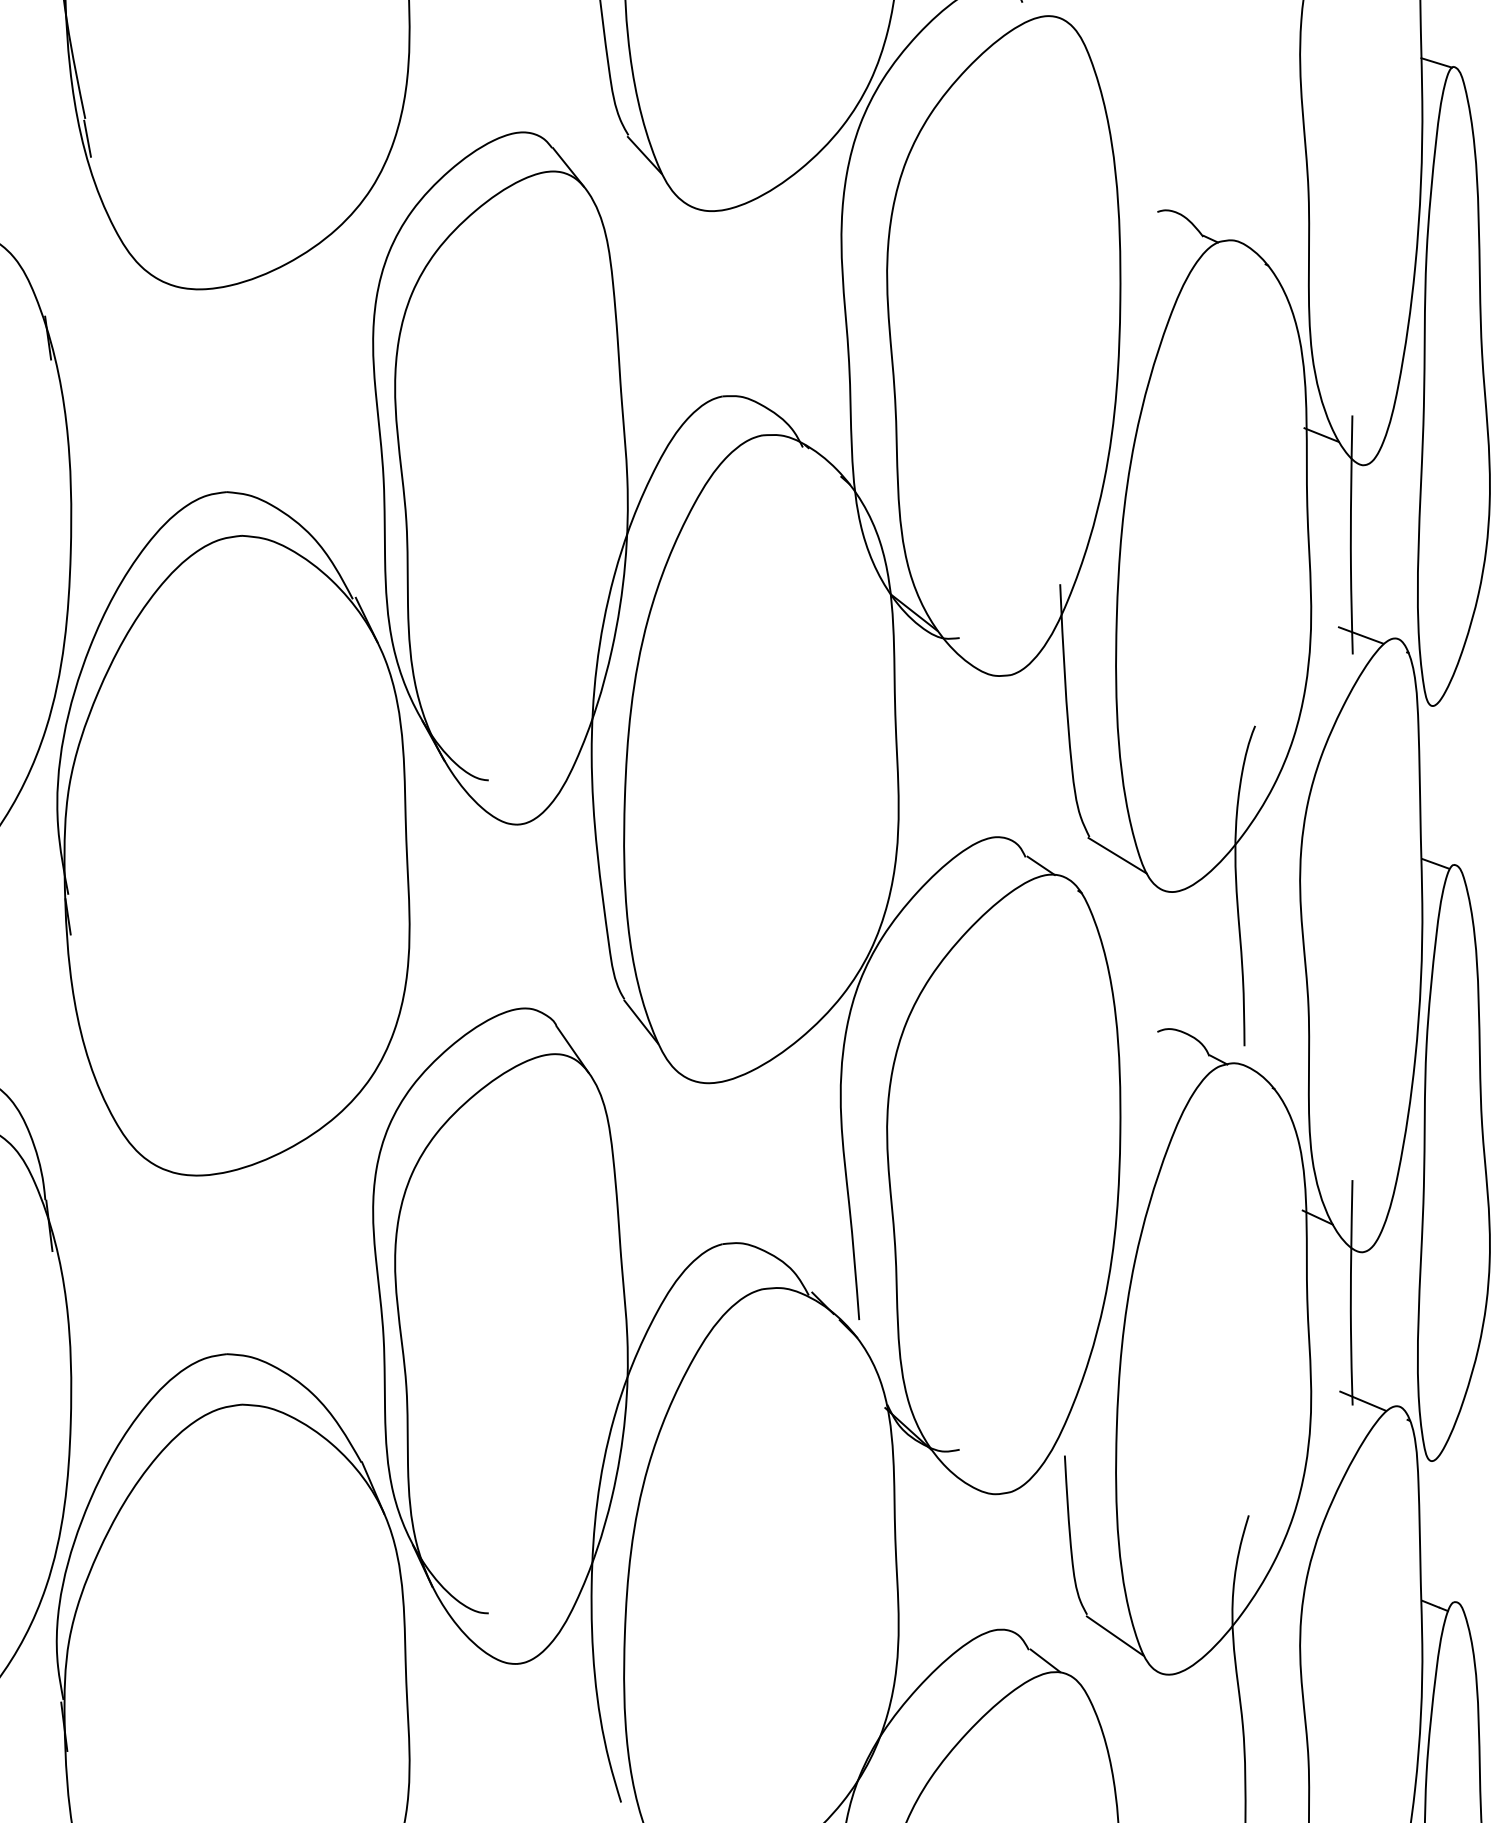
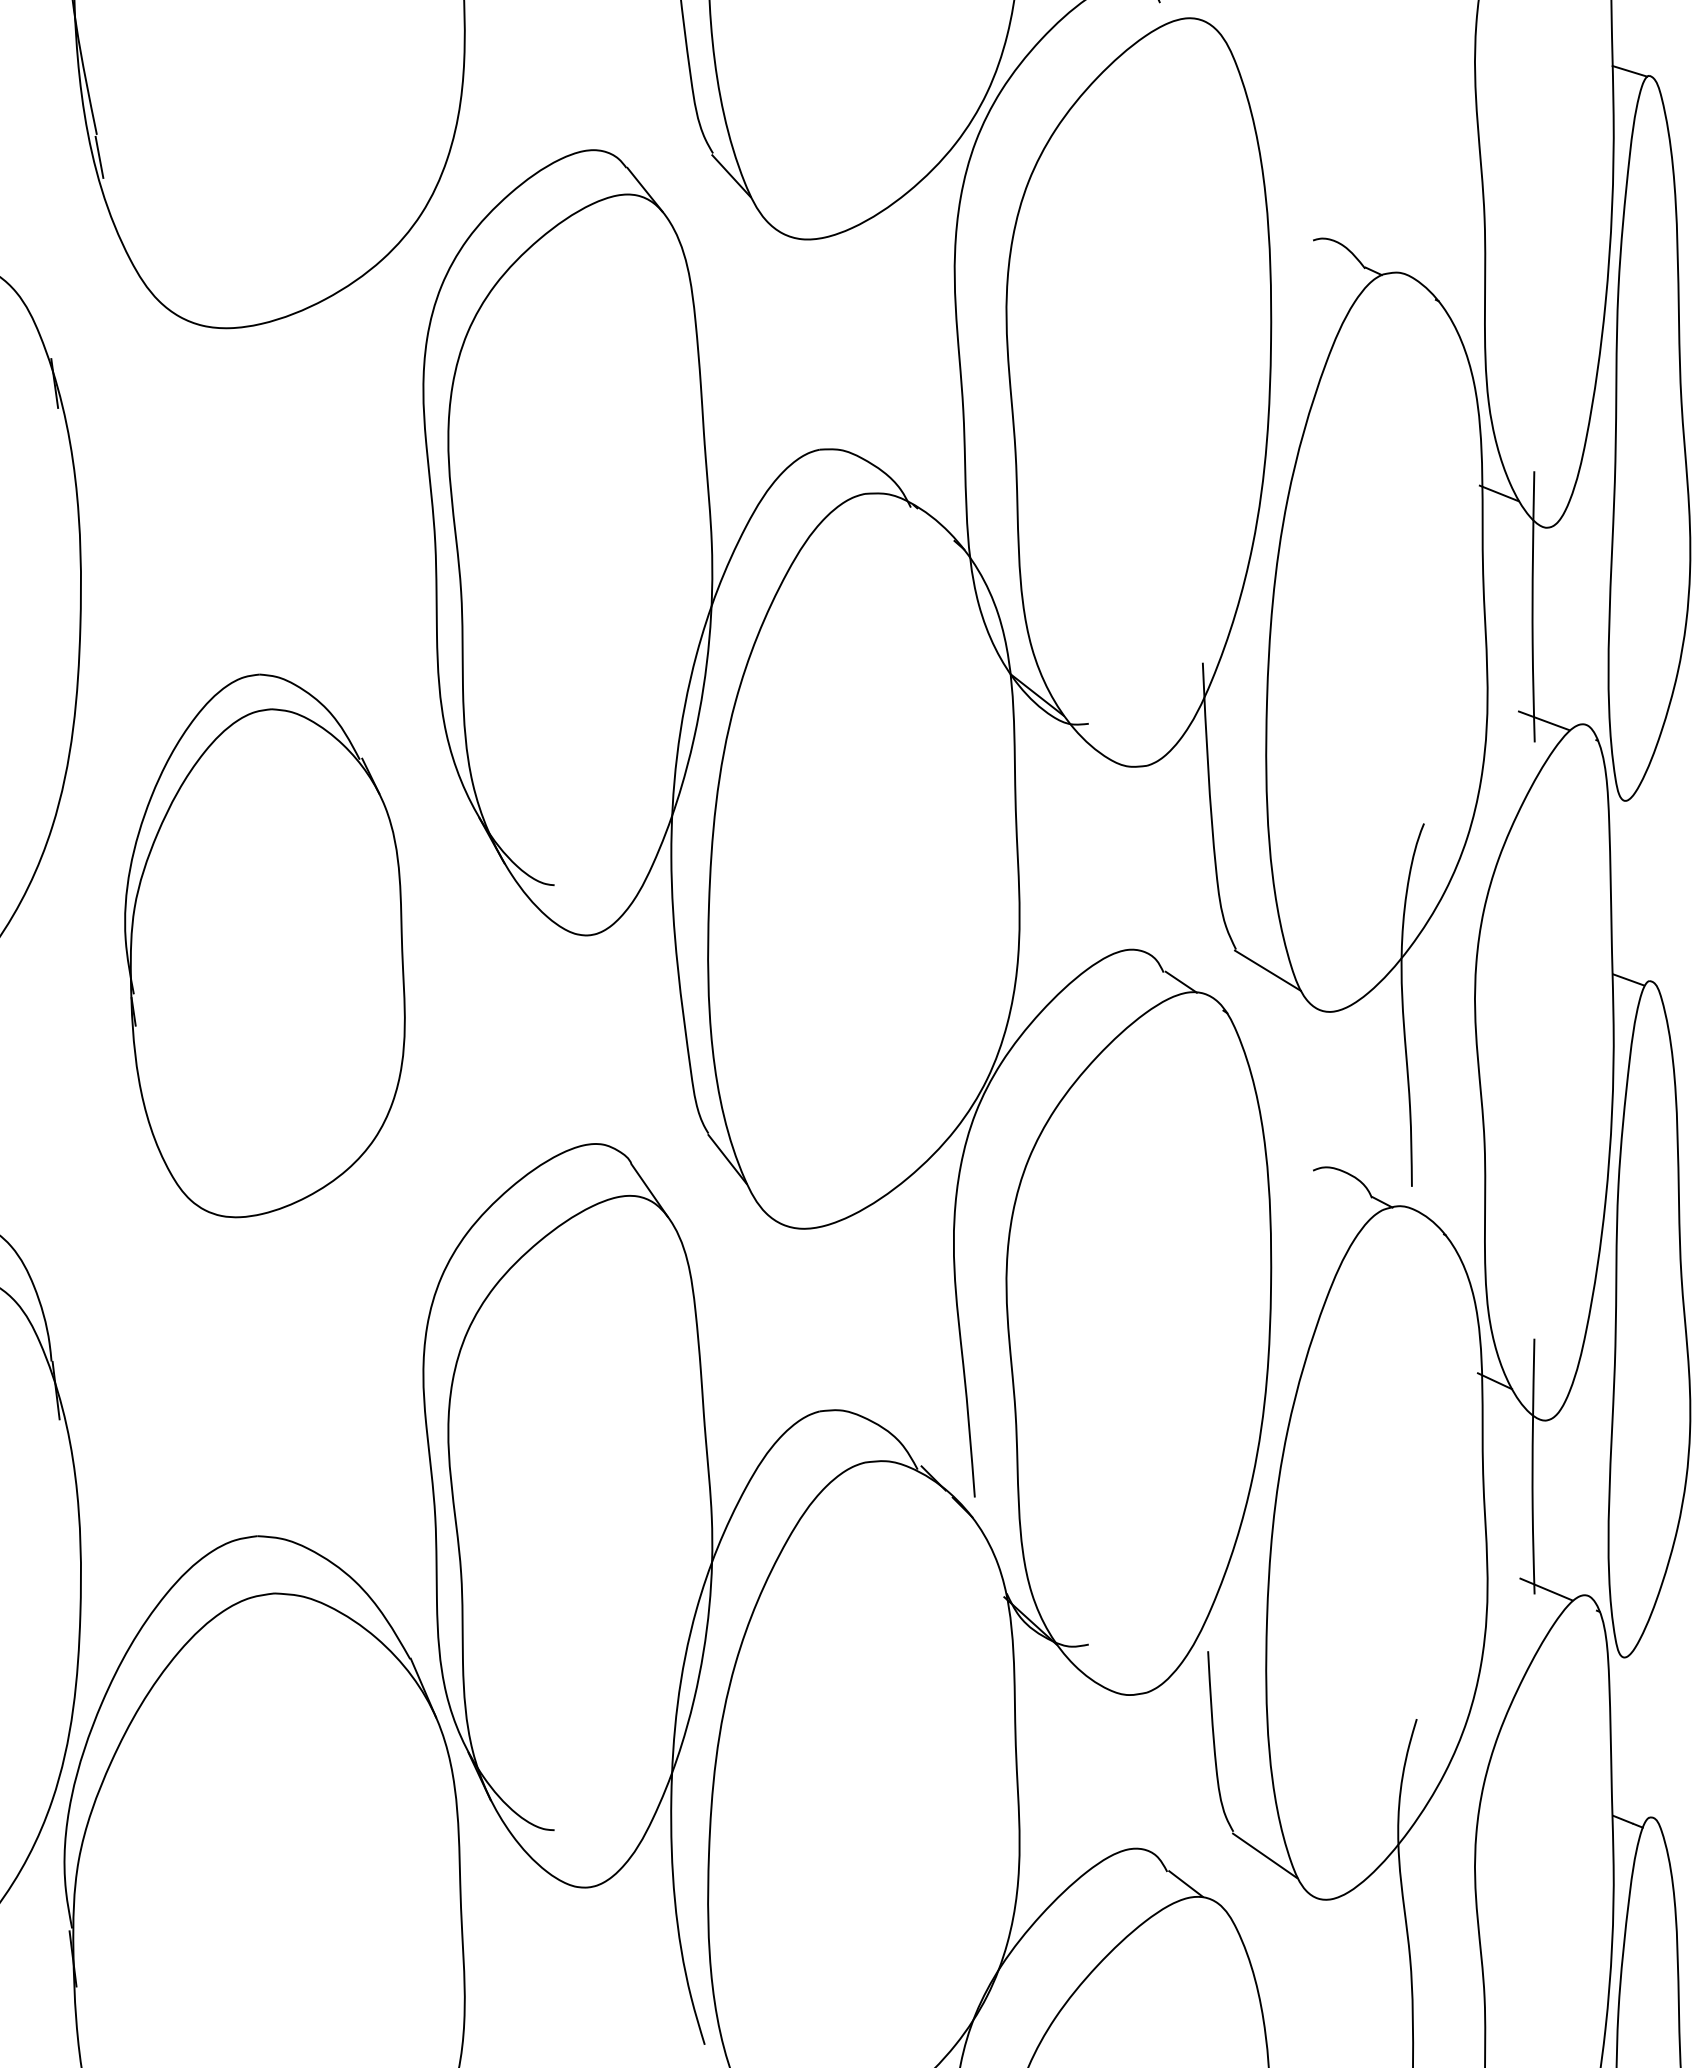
part: (233, 833) -> (264, 945), size x0.7

